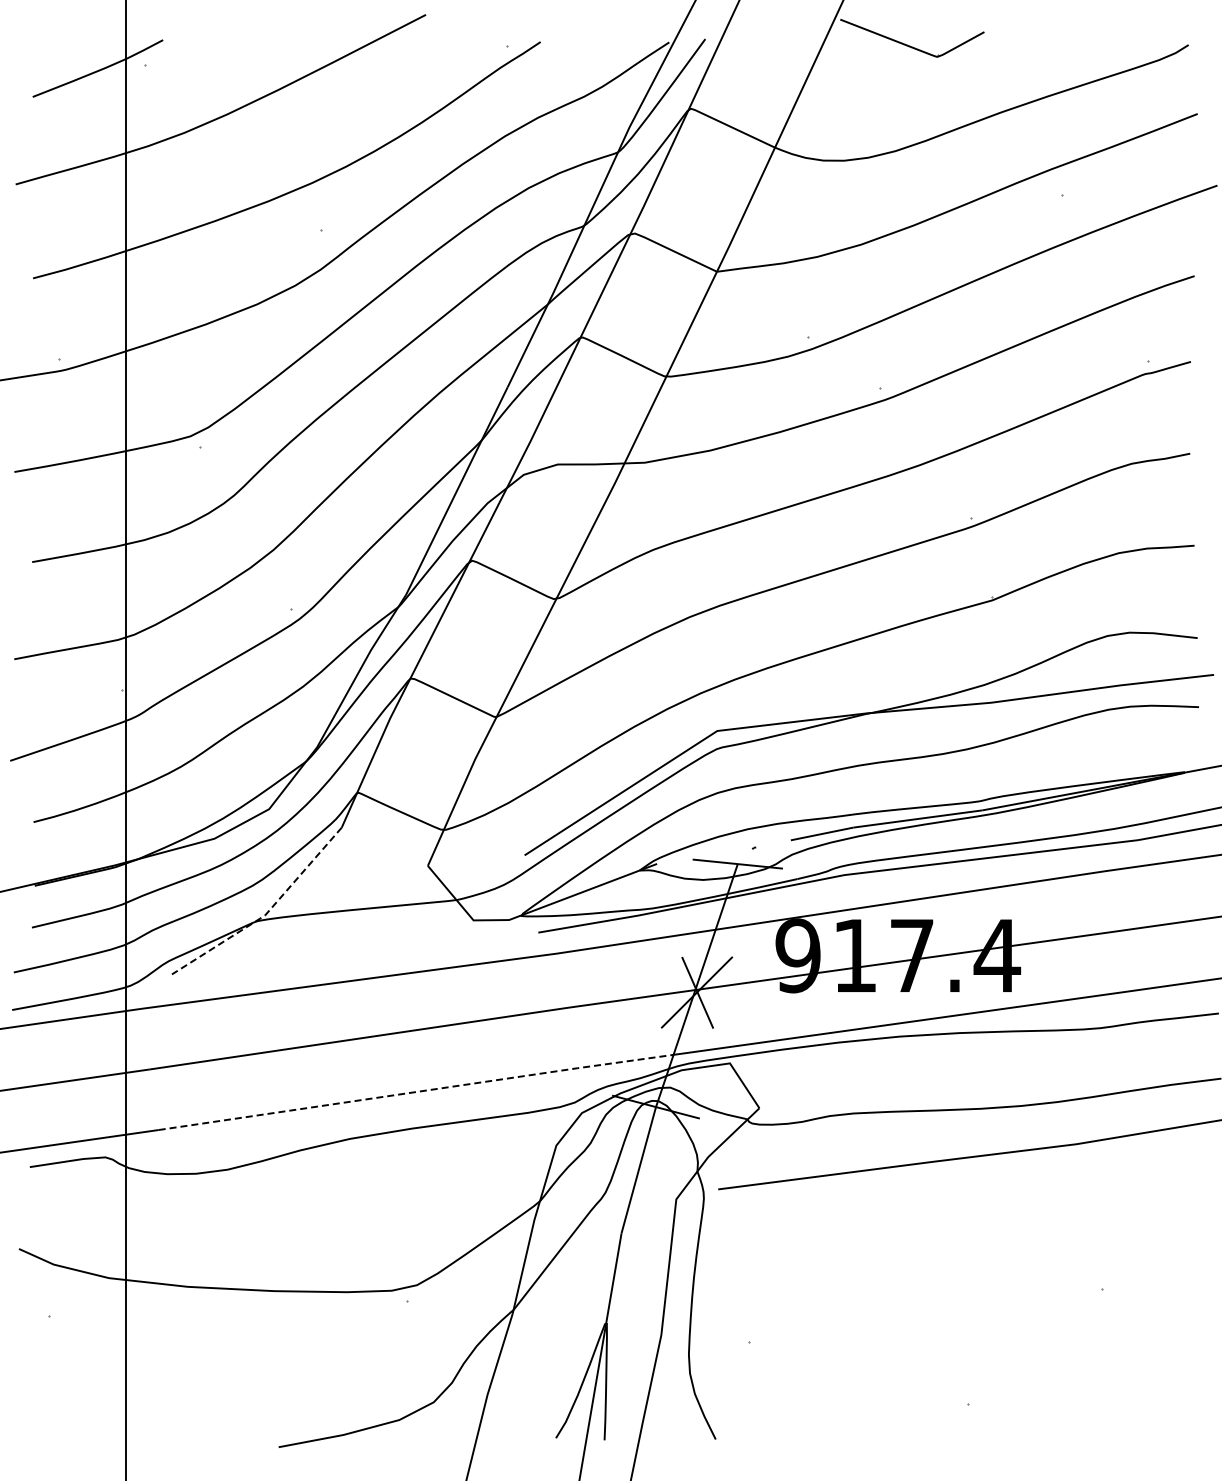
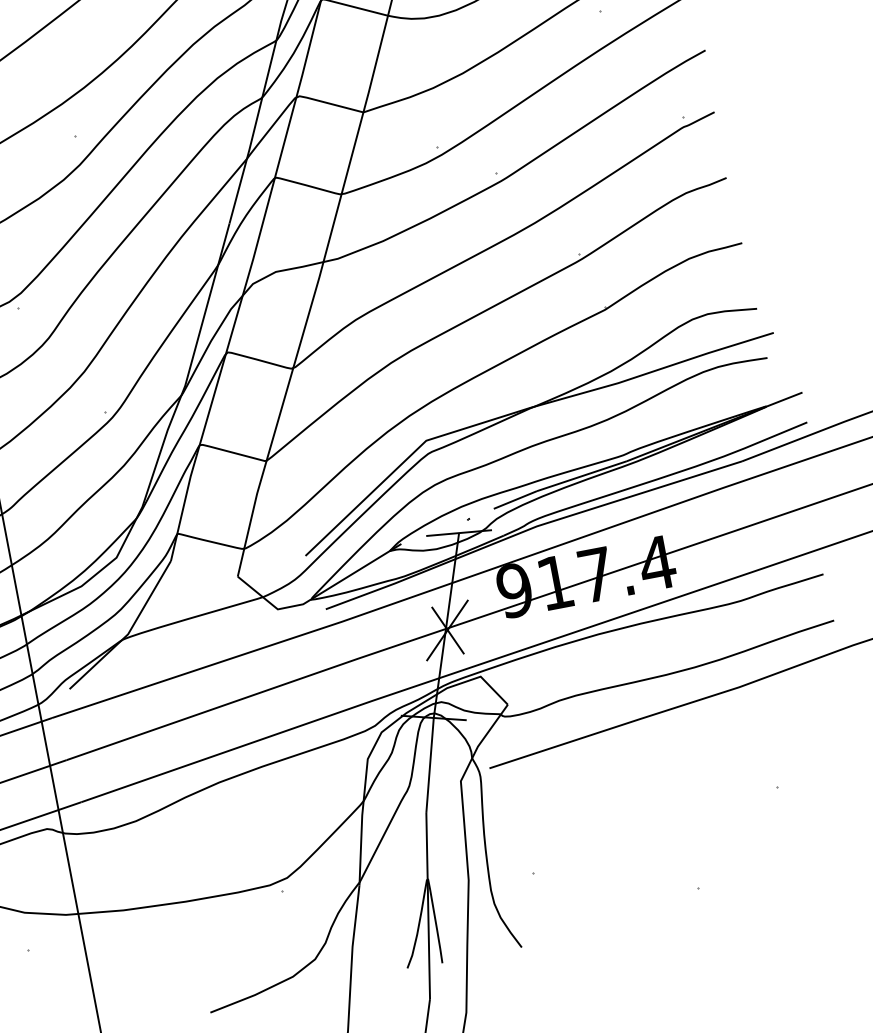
line: (266, 914) -> (129, 633), dashed -> solid
line: (416, 1091) -> (260, 739), dashed -> solid

